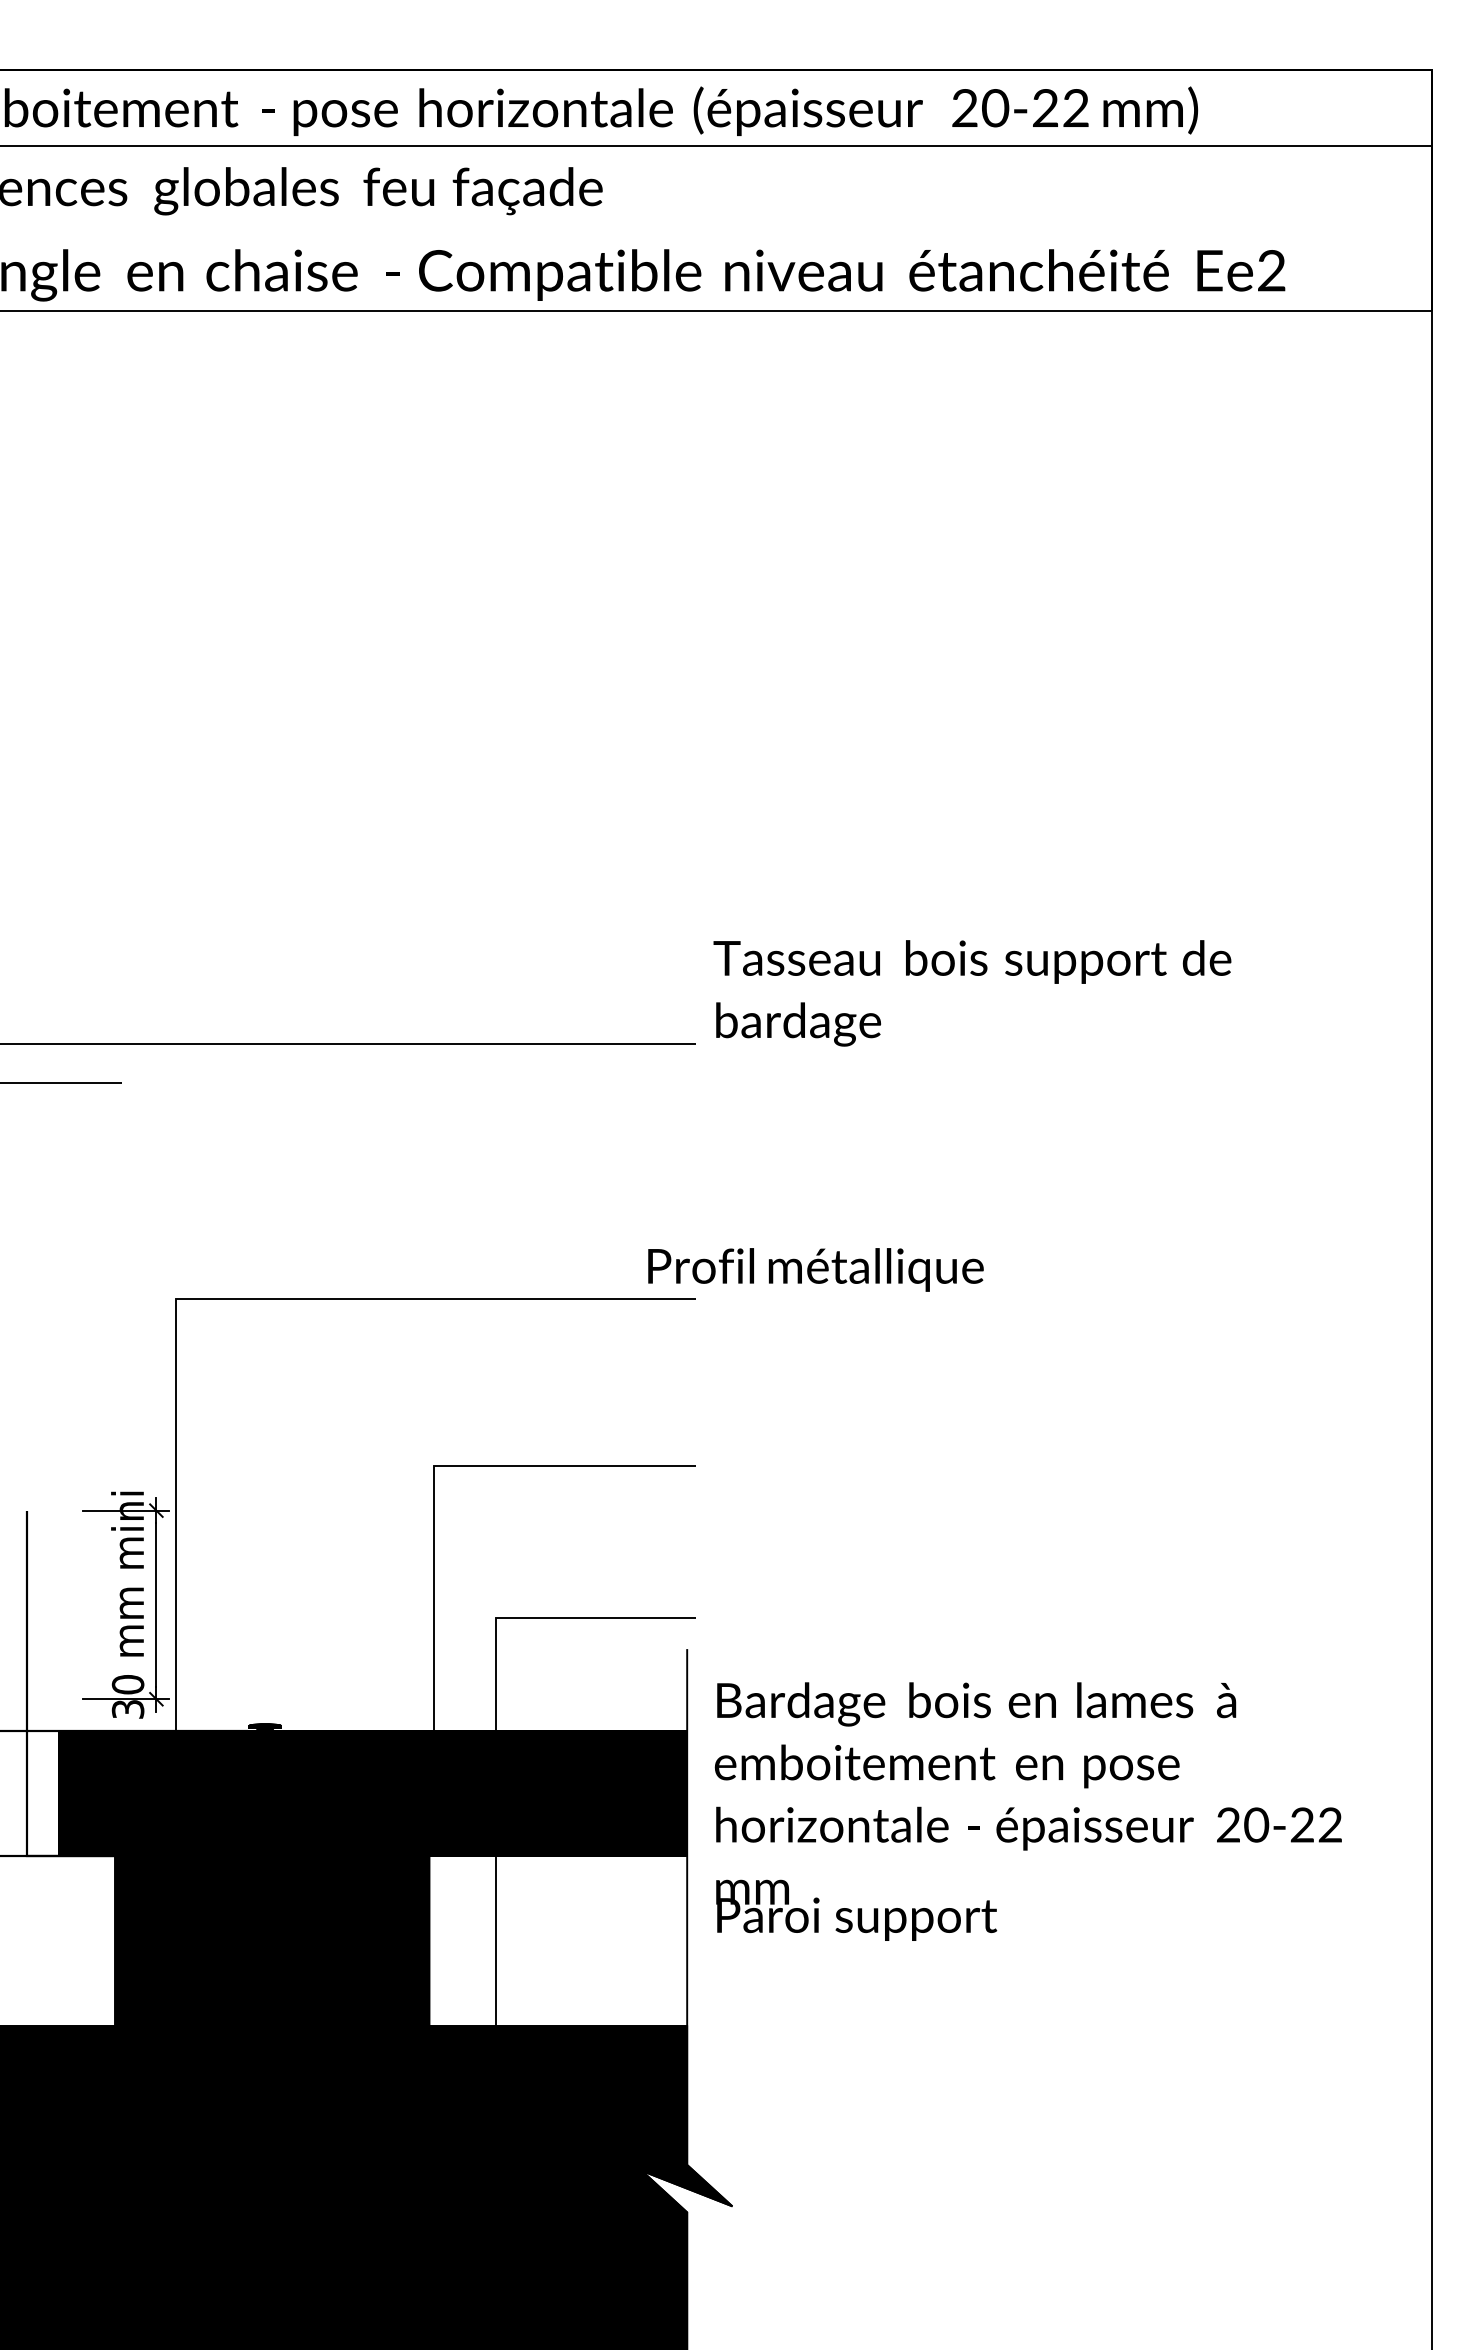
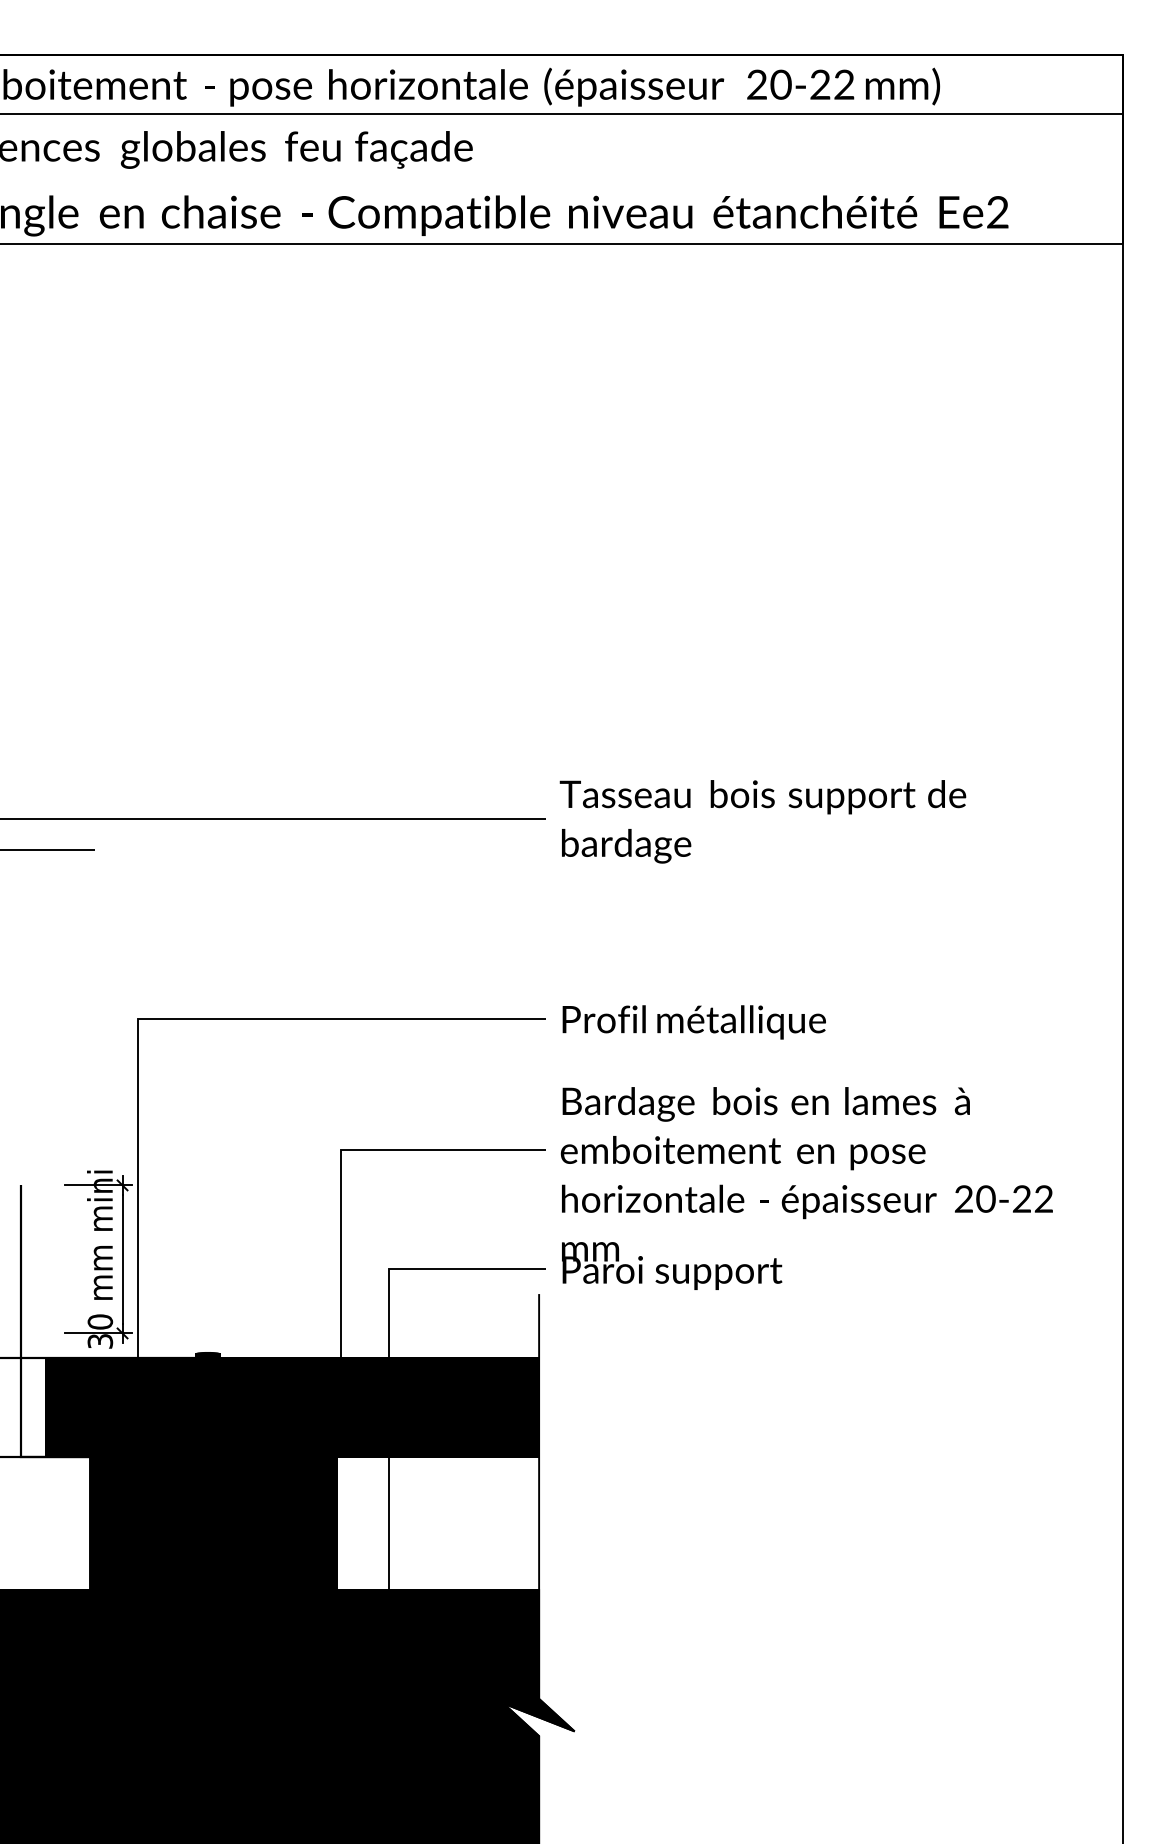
text: (972, 993) -> (763, 821), moved
text: (815, 1269) -> (693, 1022), moved
text: (1027, 1811) -> (806, 1188), moved

